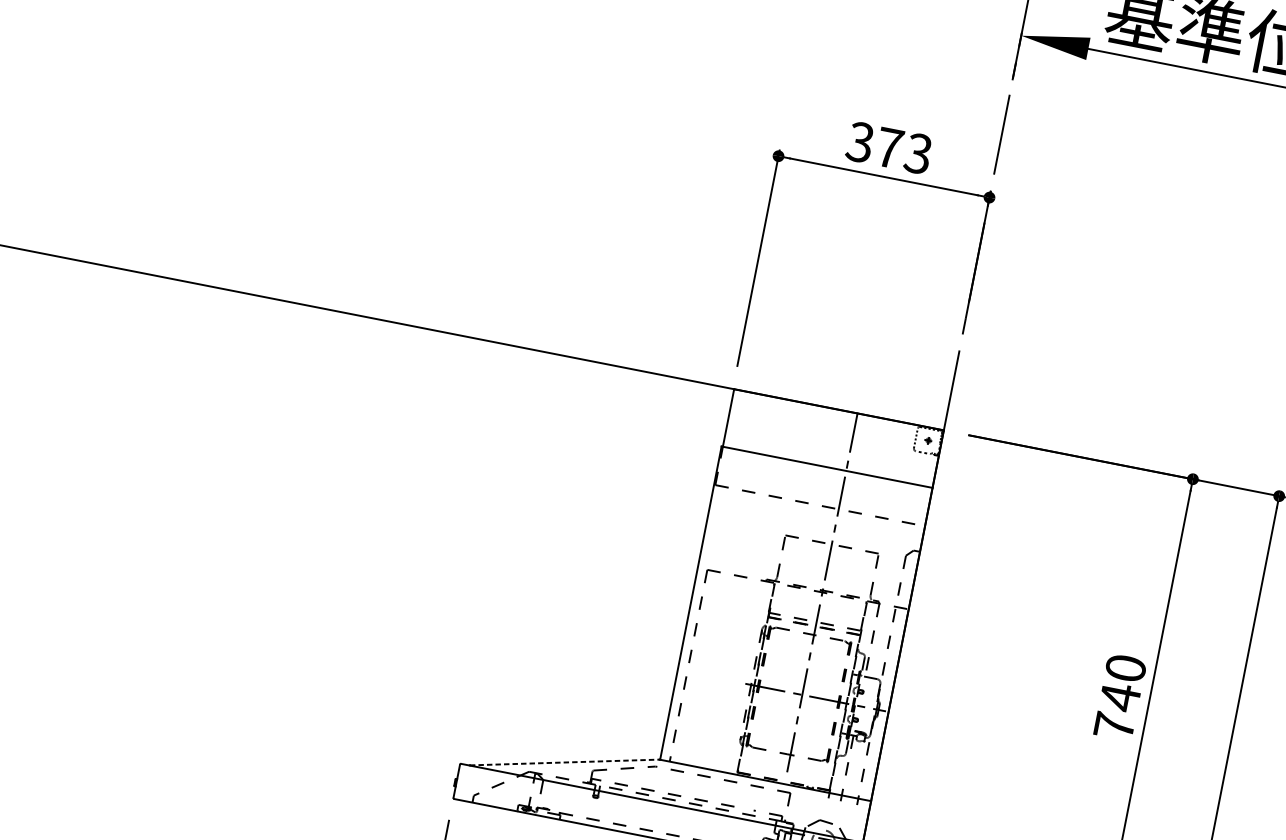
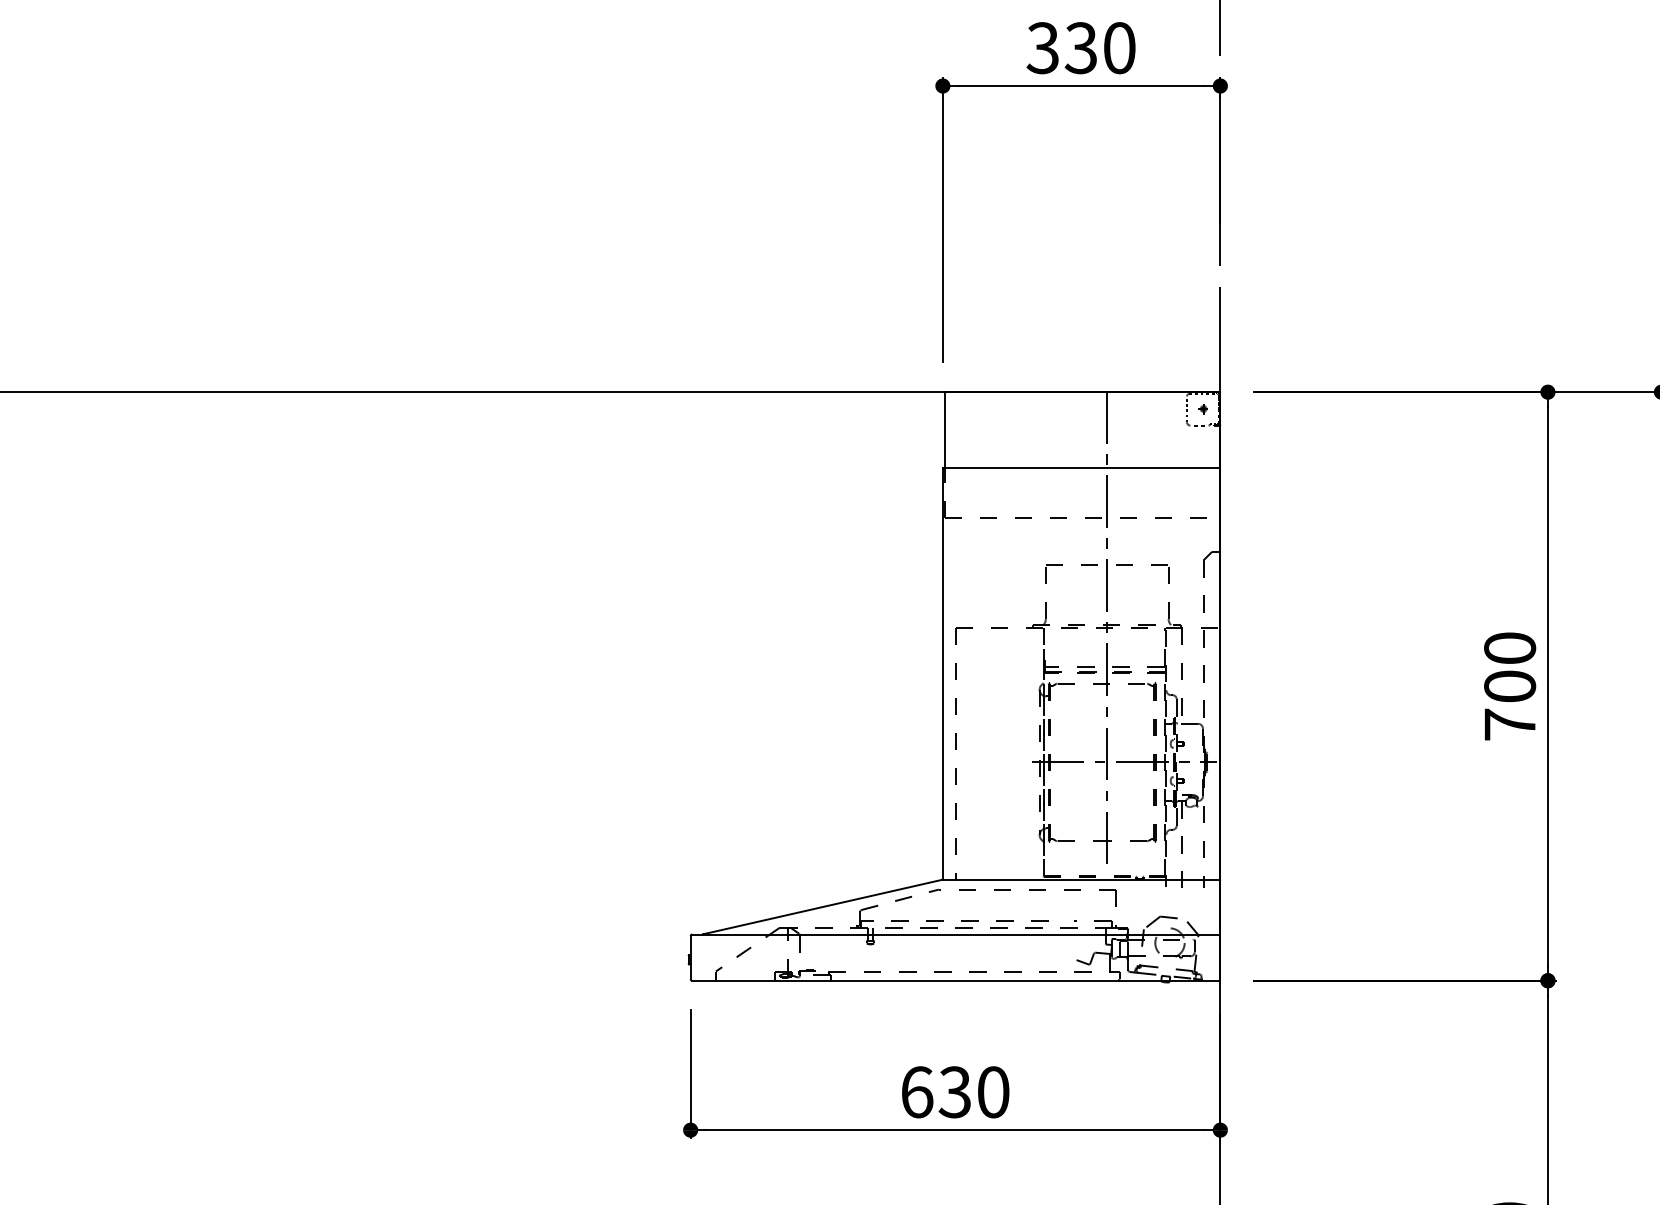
text: (903, 151) -> (1099, 48), 373 -> 330
text: (1120, 697) -> (1510, 686), 740 -> 700
line: (565, 762) -> (823, 906), dashed -> solid

